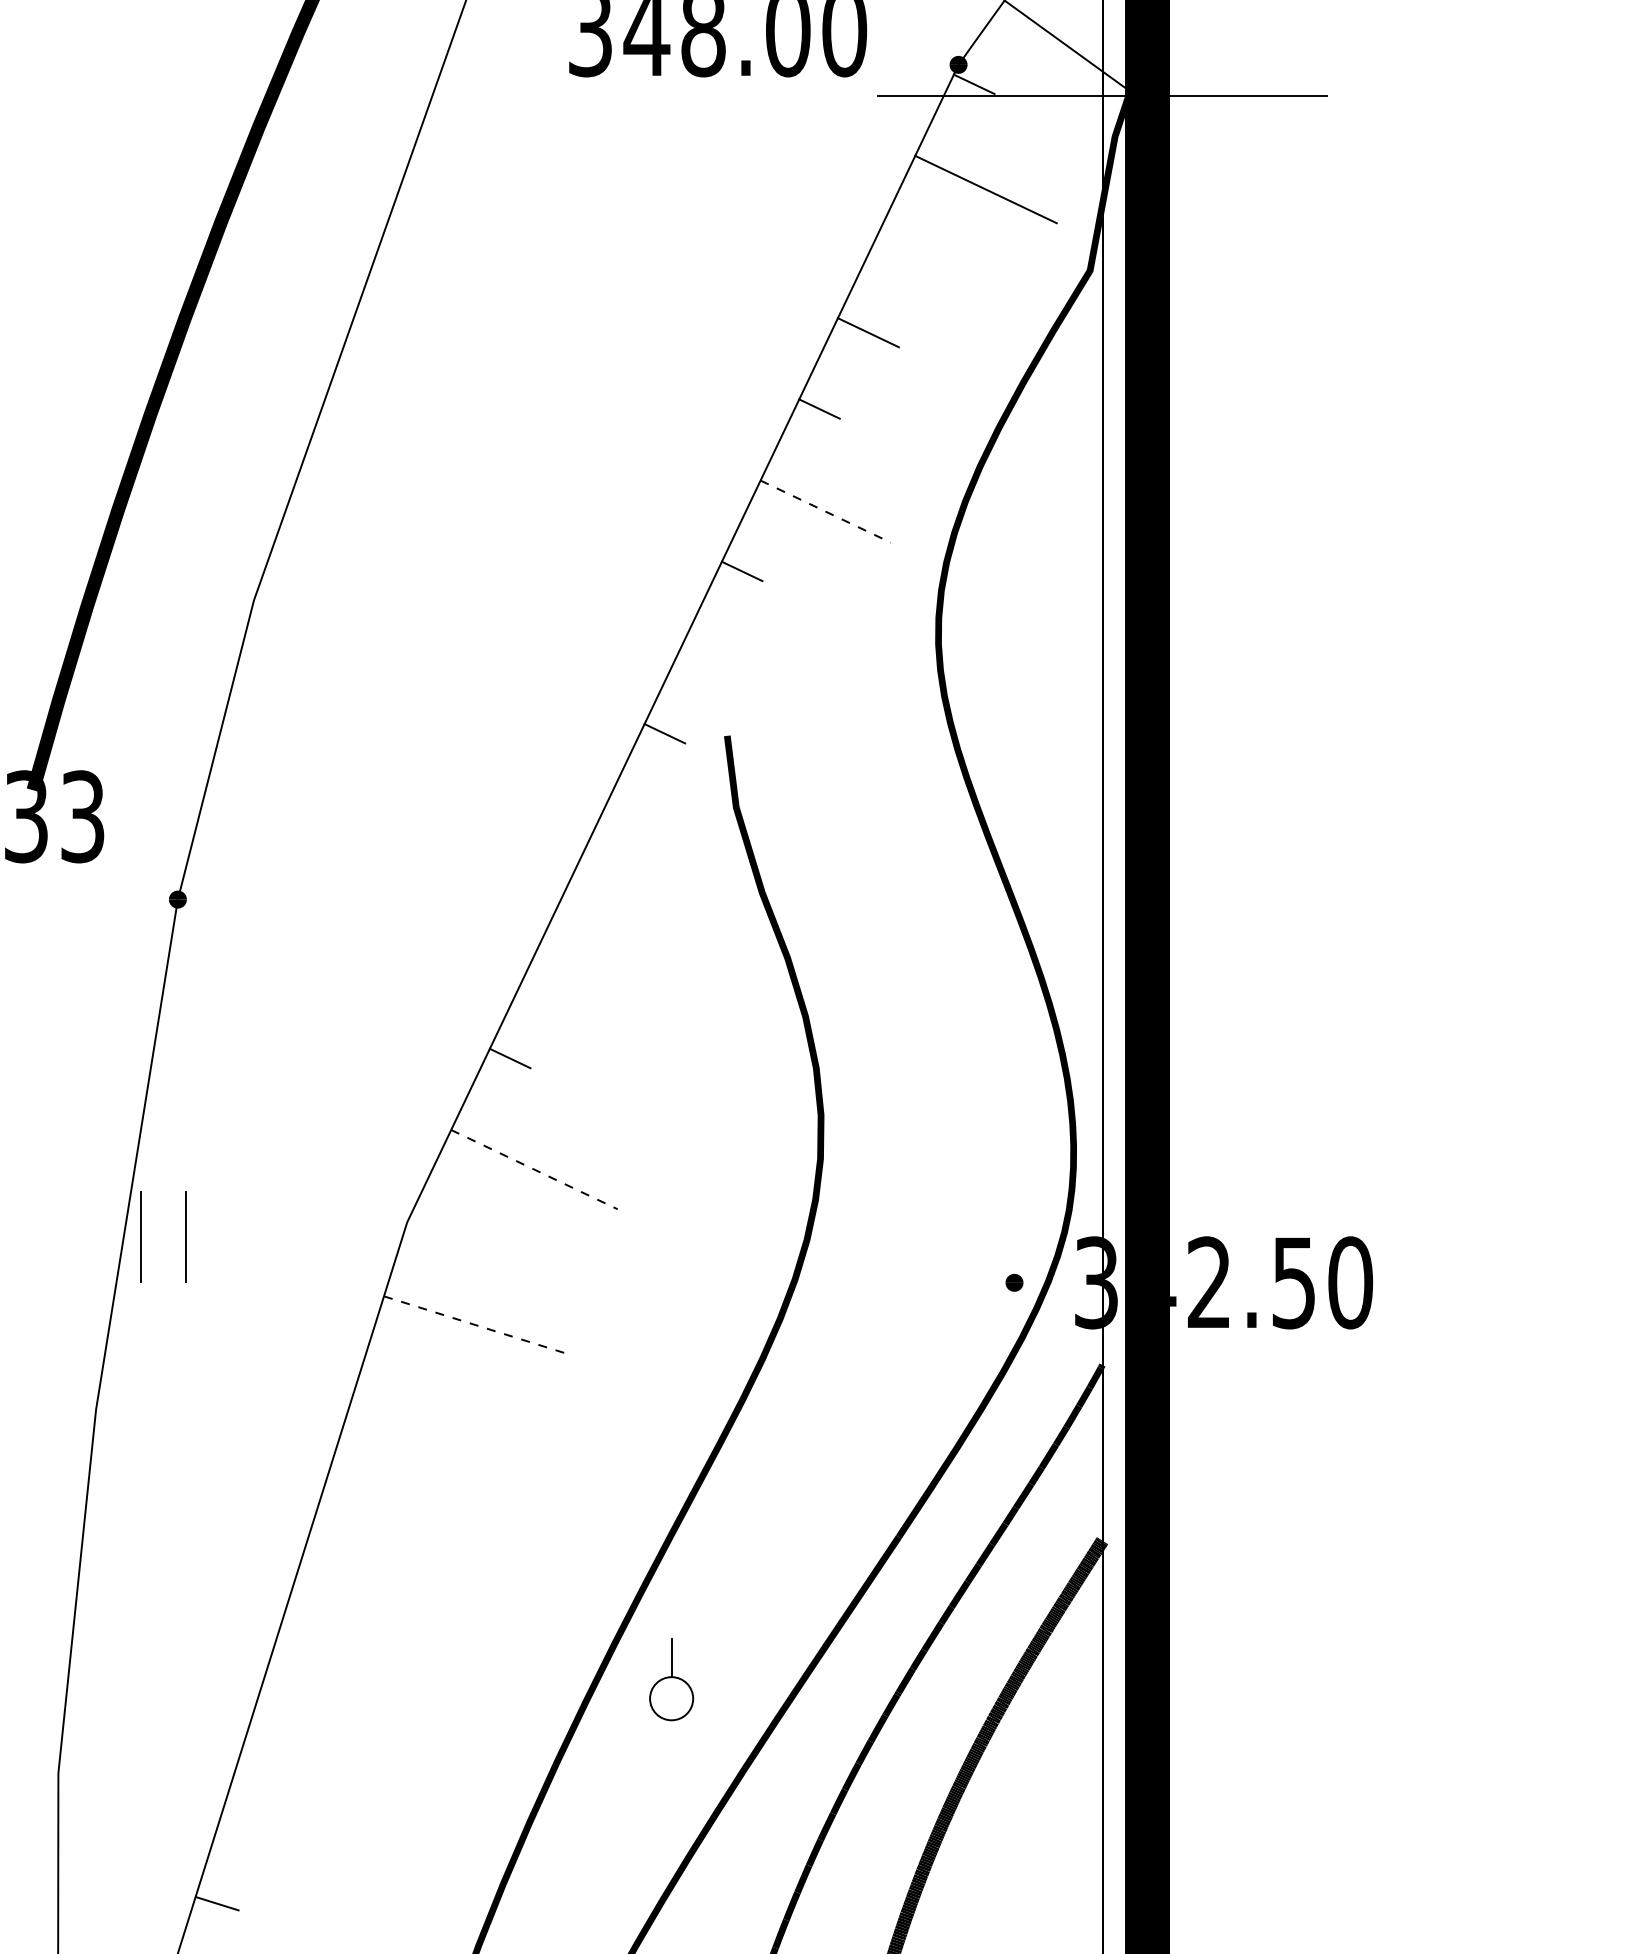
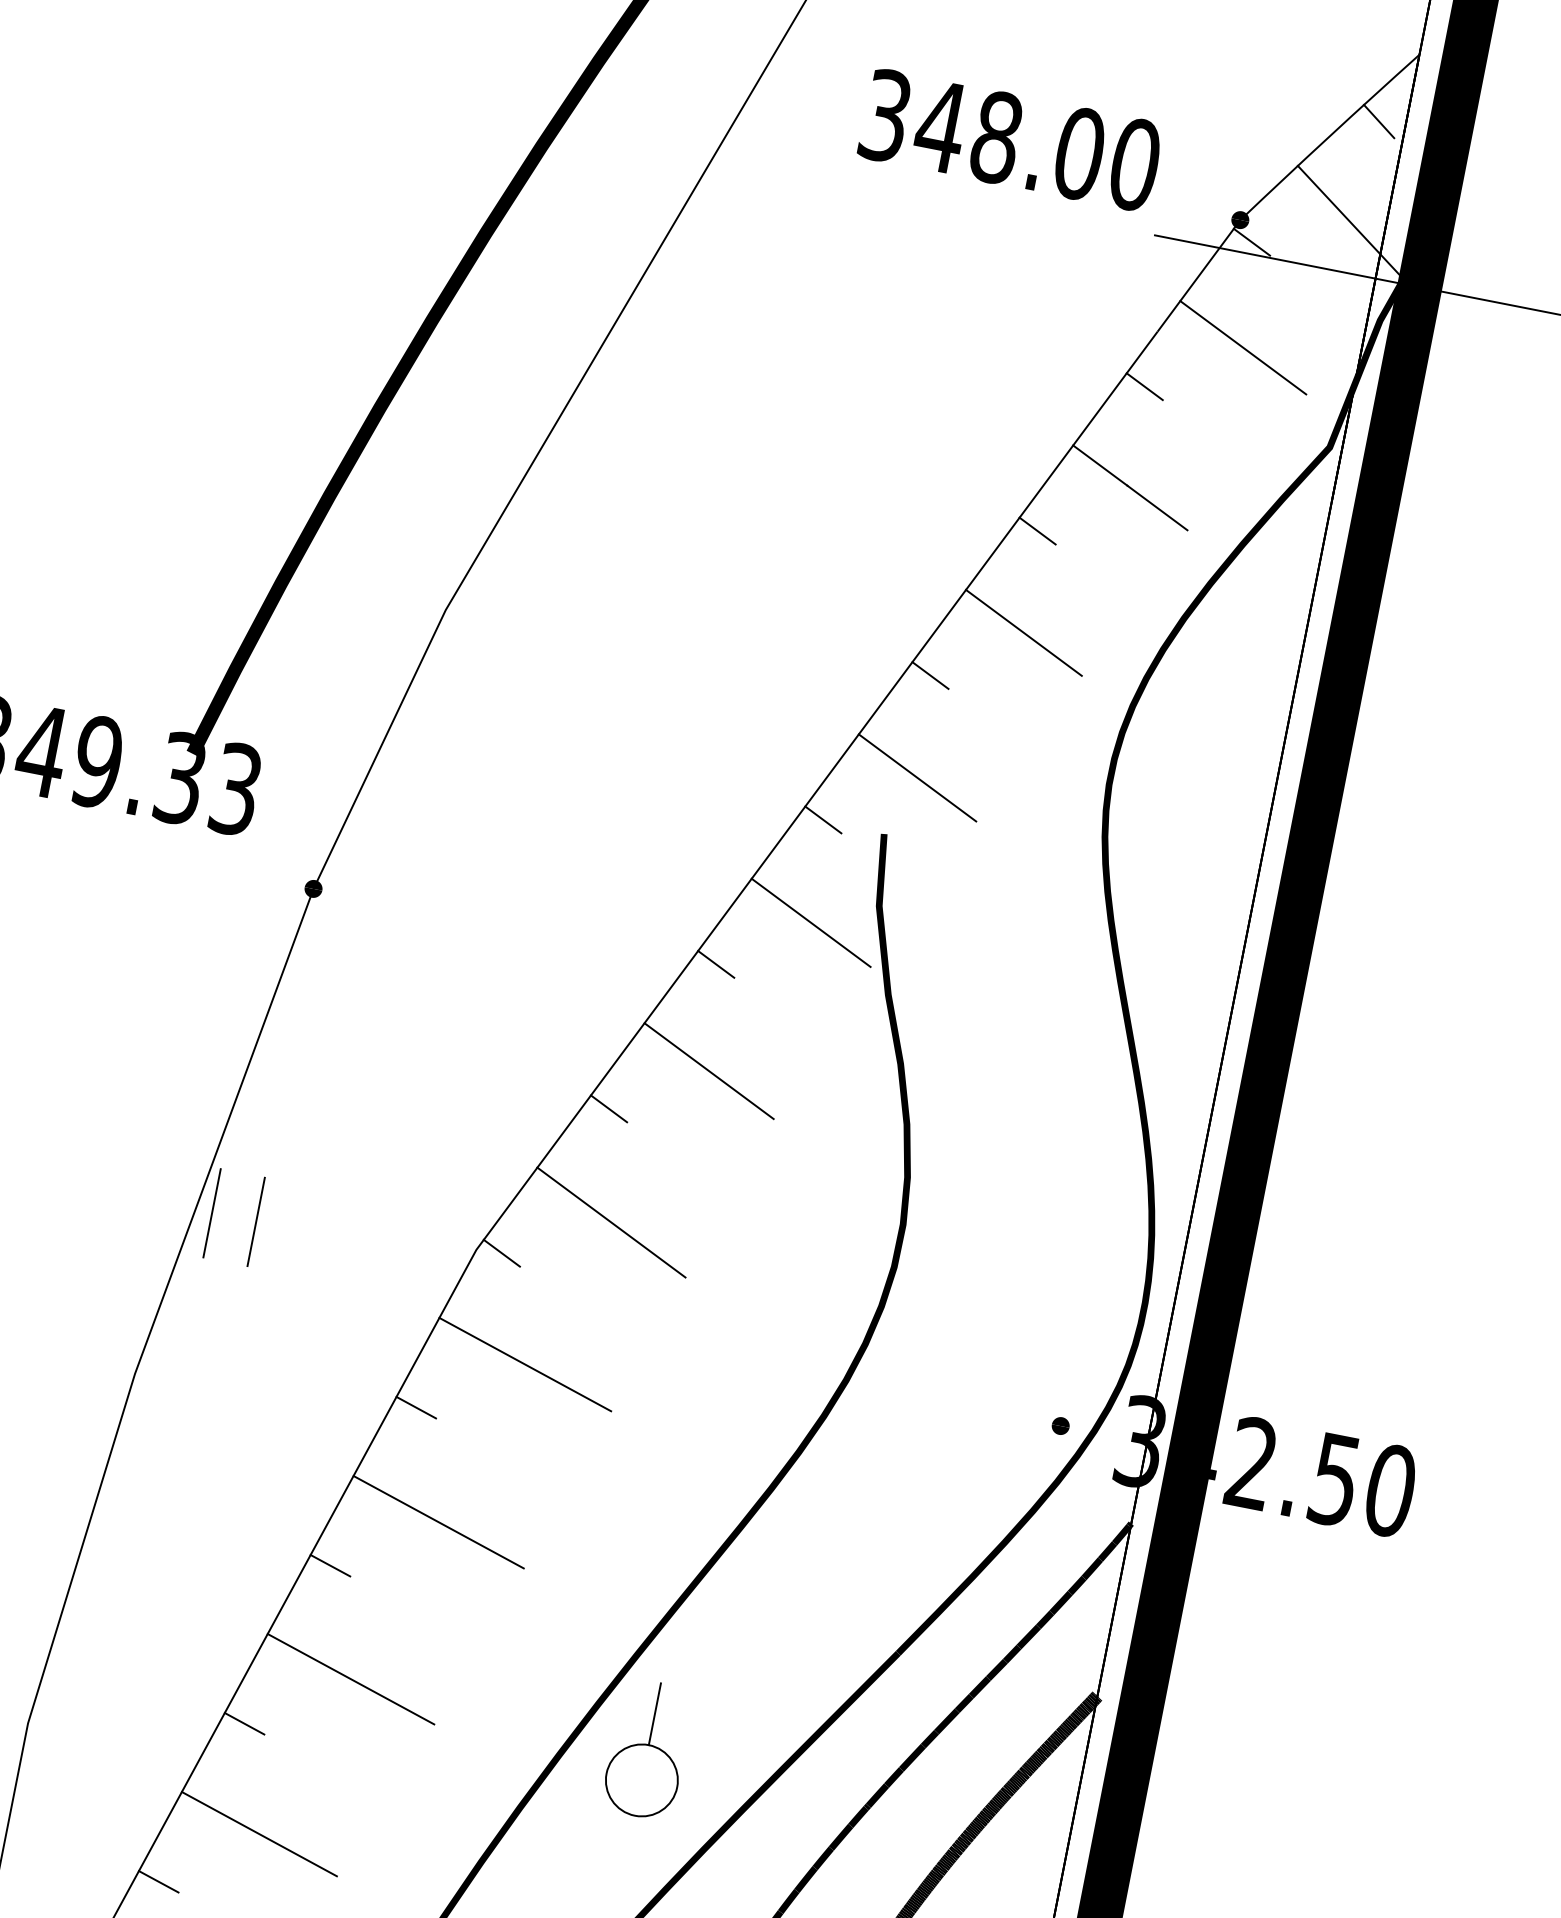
line: (896, 246) -> (1144, 386), added
line: (932, 363) -> (1157, 508), added
line: (826, 511) -> (1024, 632), dashed -> solid
line: (749, 673) -> (918, 777), added
line: (672, 836) -> (811, 922), added
line: (587, 895) -> (716, 963), added
line: (600, 1001) -> (708, 1070), added
line: (534, 1169) -> (611, 1222), dashed -> solid
line: (432, 1220) -> (501, 1252), added
line: (477, 1325) -> (525, 1364), dashed -> solid
line: (378, 1388) -> (416, 1407), added
line: (422, 1496) -> (438, 1521), added
line: (324, 1560) -> (330, 1565), added
line: (366, 1667) -> (350, 1678), added
part: (671, 1679) -> (647, 1749), size x1.67
line: (270, 1731) -> (244, 1723), added
line: (306, 1837) -> (259, 1834), added

